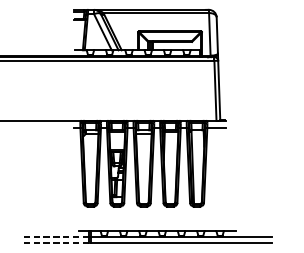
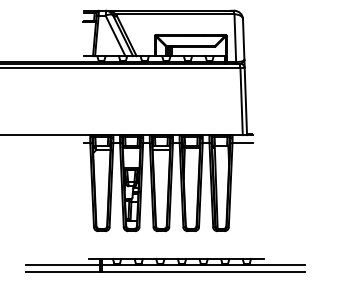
line: (56, 236) -> (63, 264), dashed -> solid
line: (56, 242) -> (63, 271), dashed -> solid

